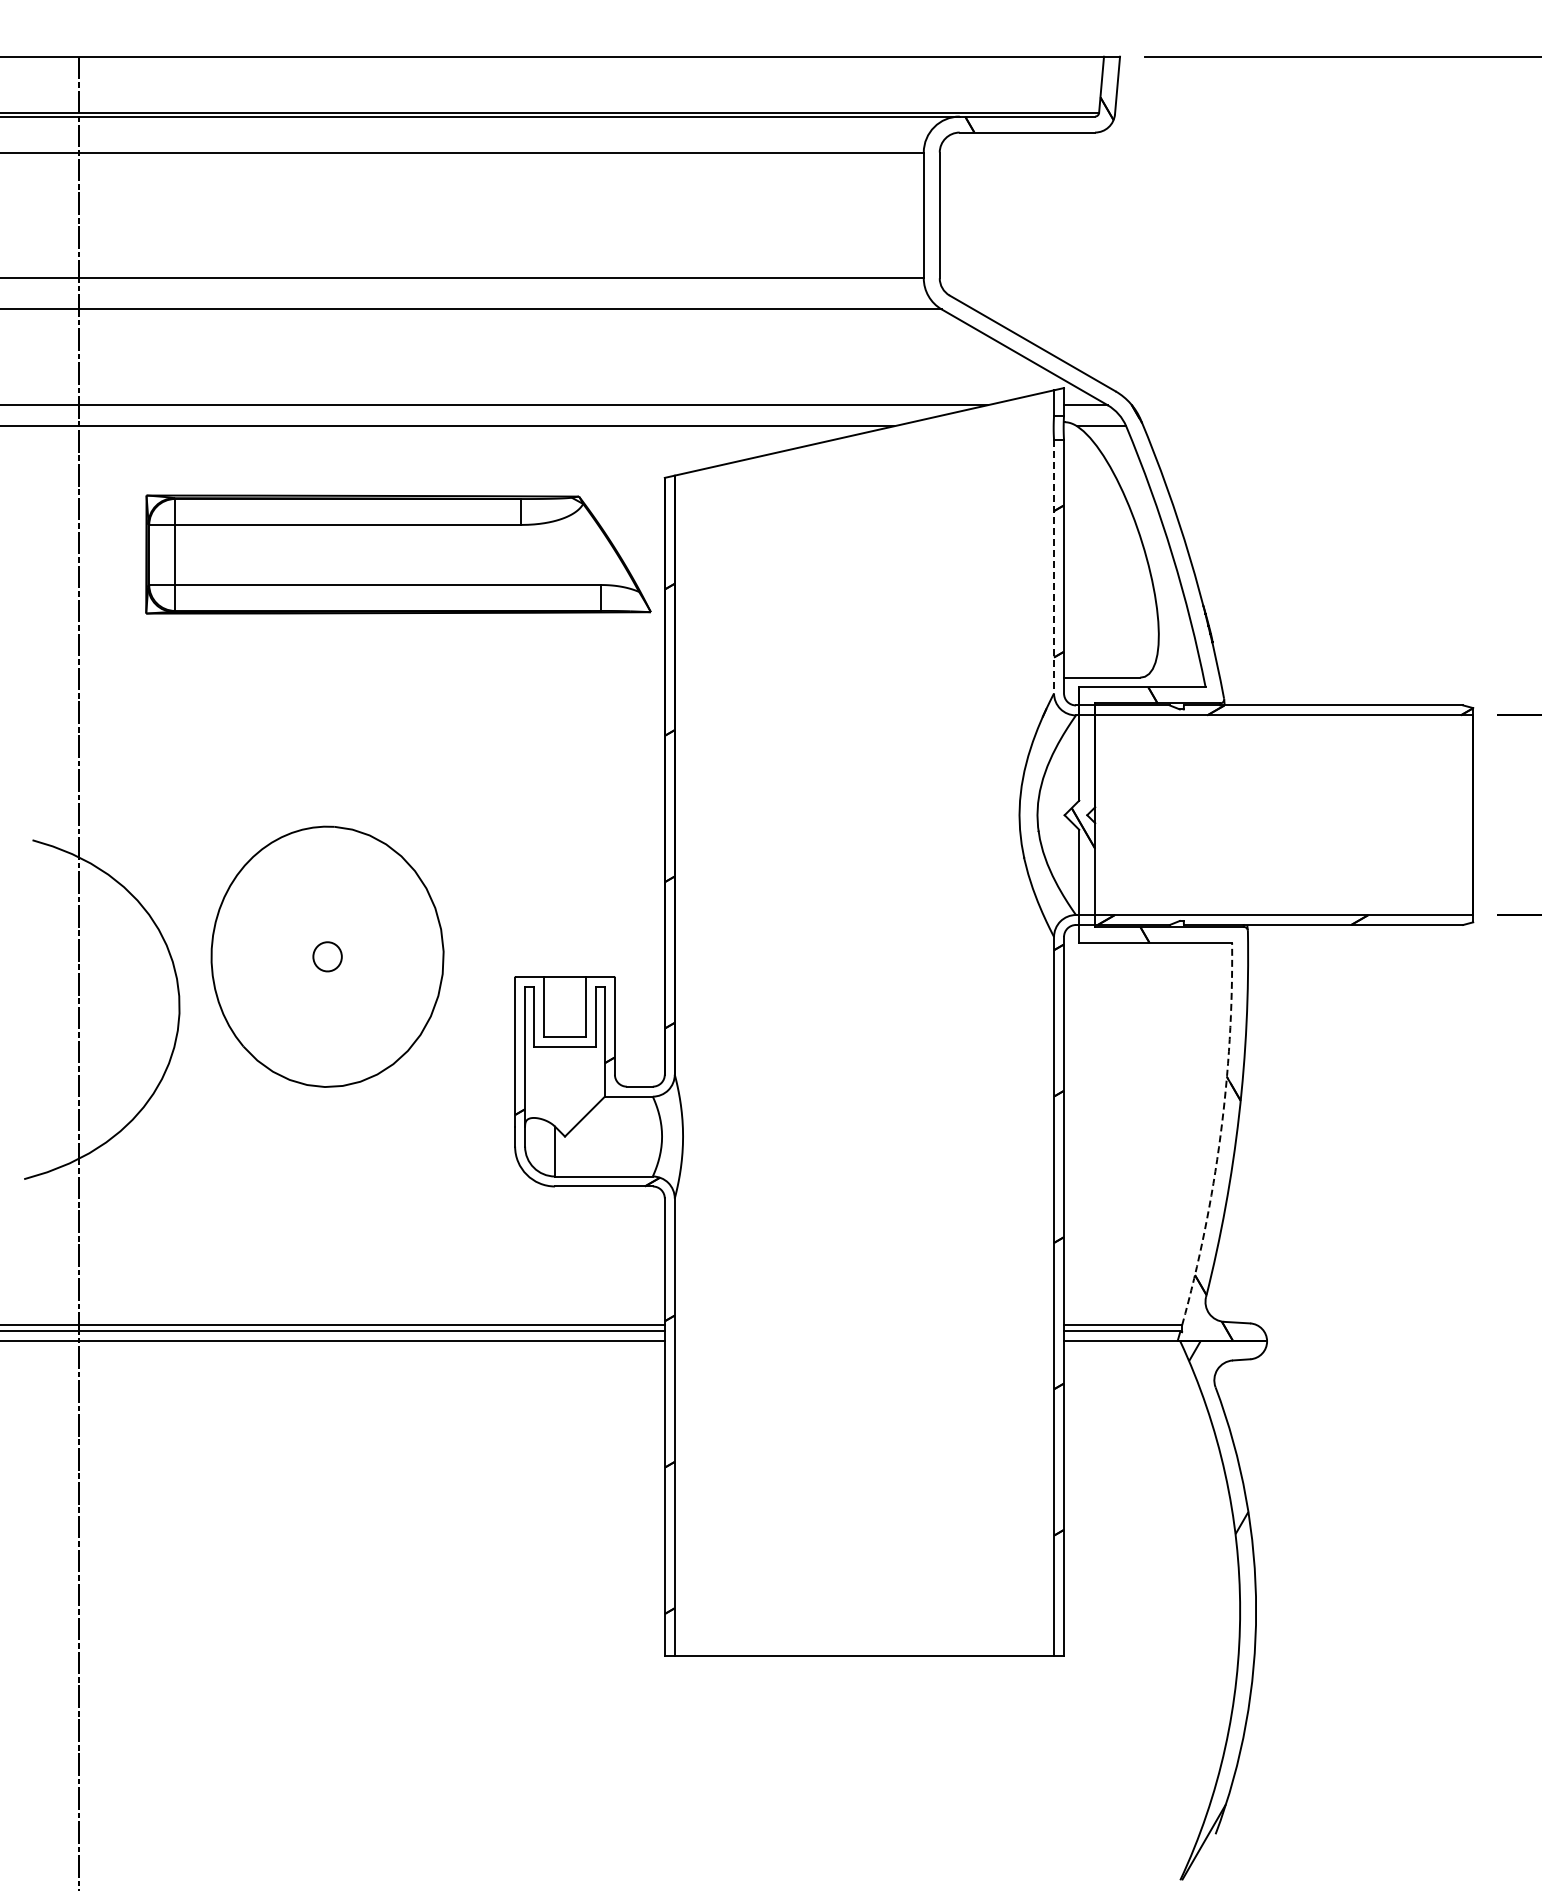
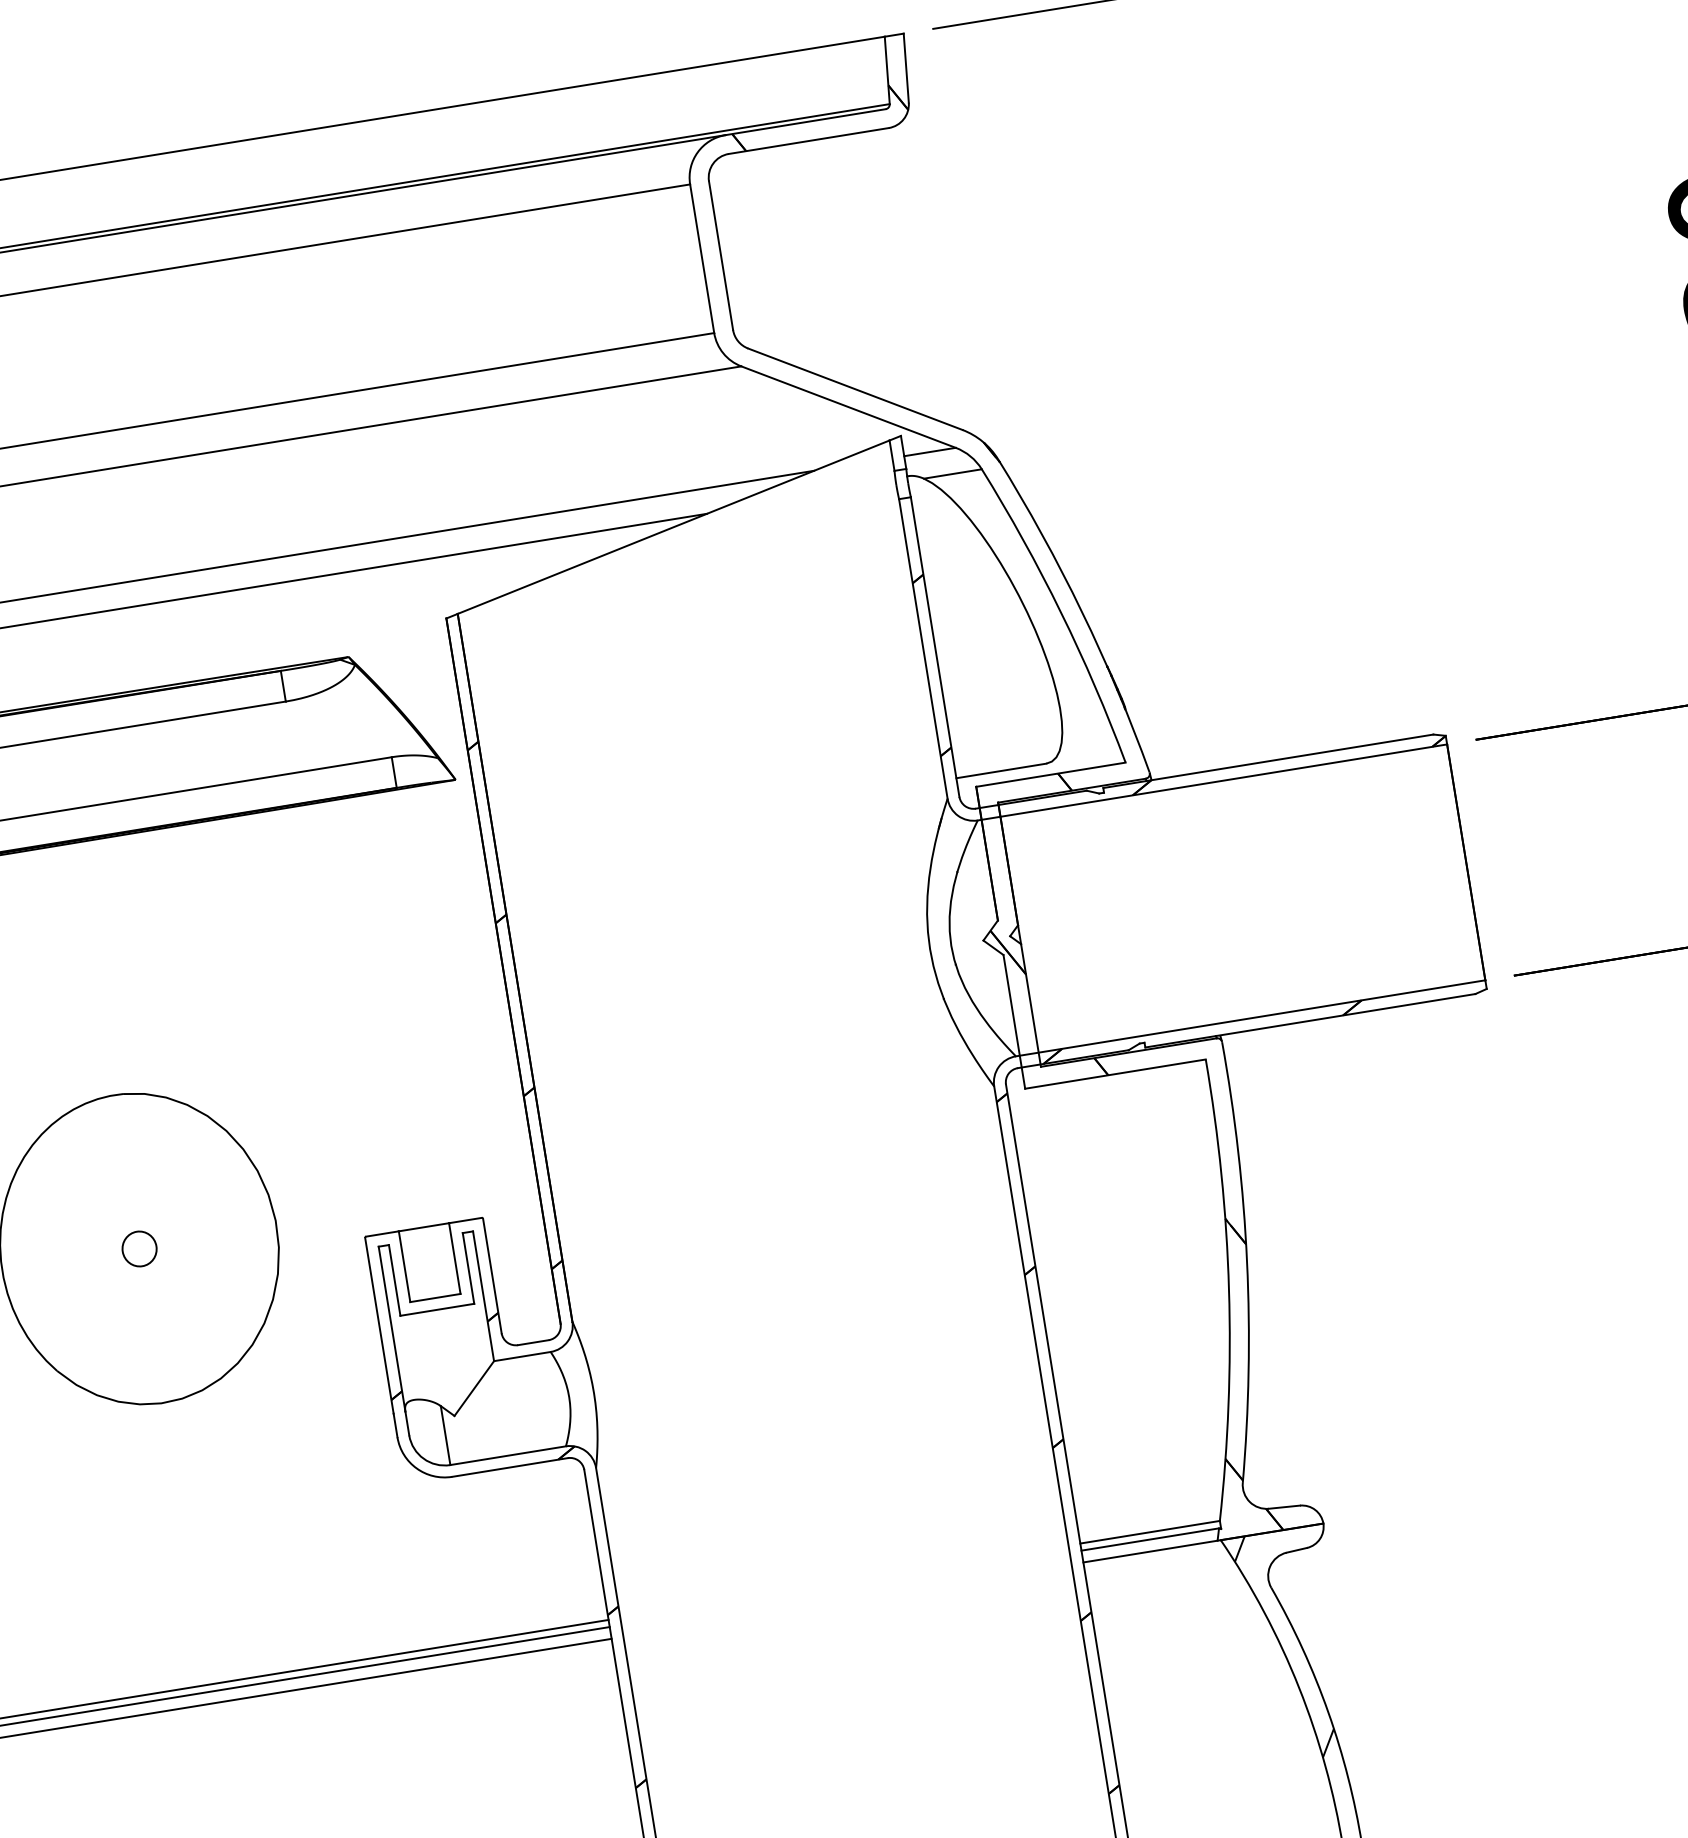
line: (1054, 566) -> (923, 648), dashed -> solid
arc: (1220, 1135) -> (1228, 1289), dashed -> solid

